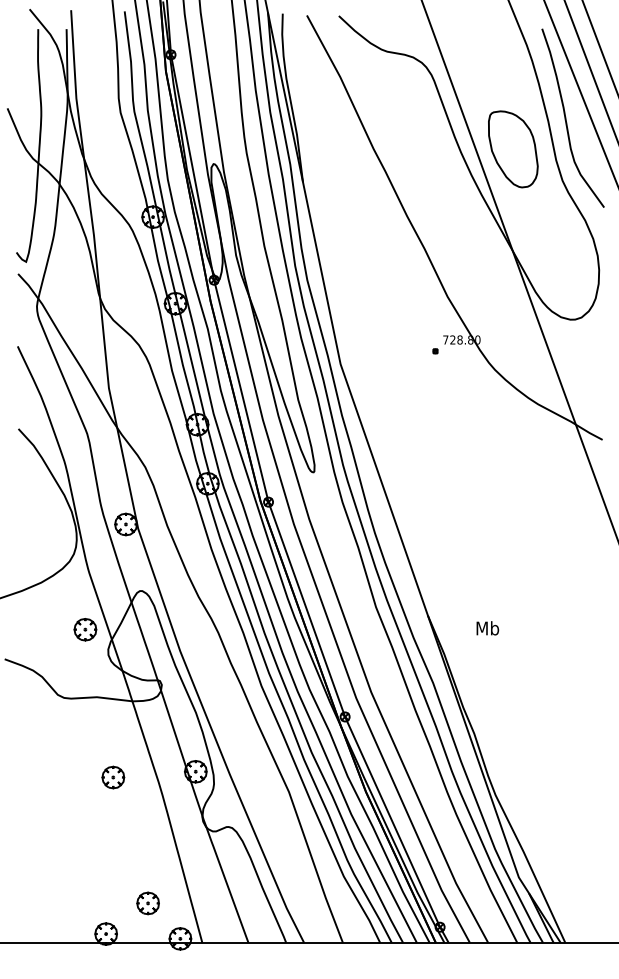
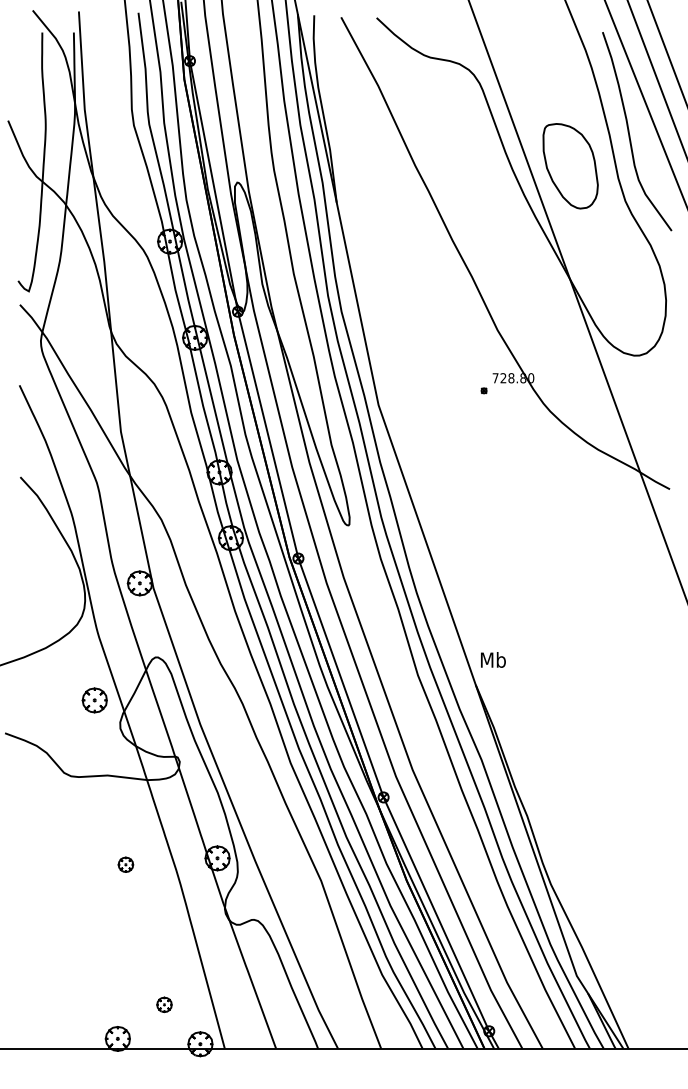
text: (487, 628) -> (493, 660), moved
part: (113, 777) -> (126, 864), size x0.6
part: (147, 903) -> (163, 1004), size x0.6

